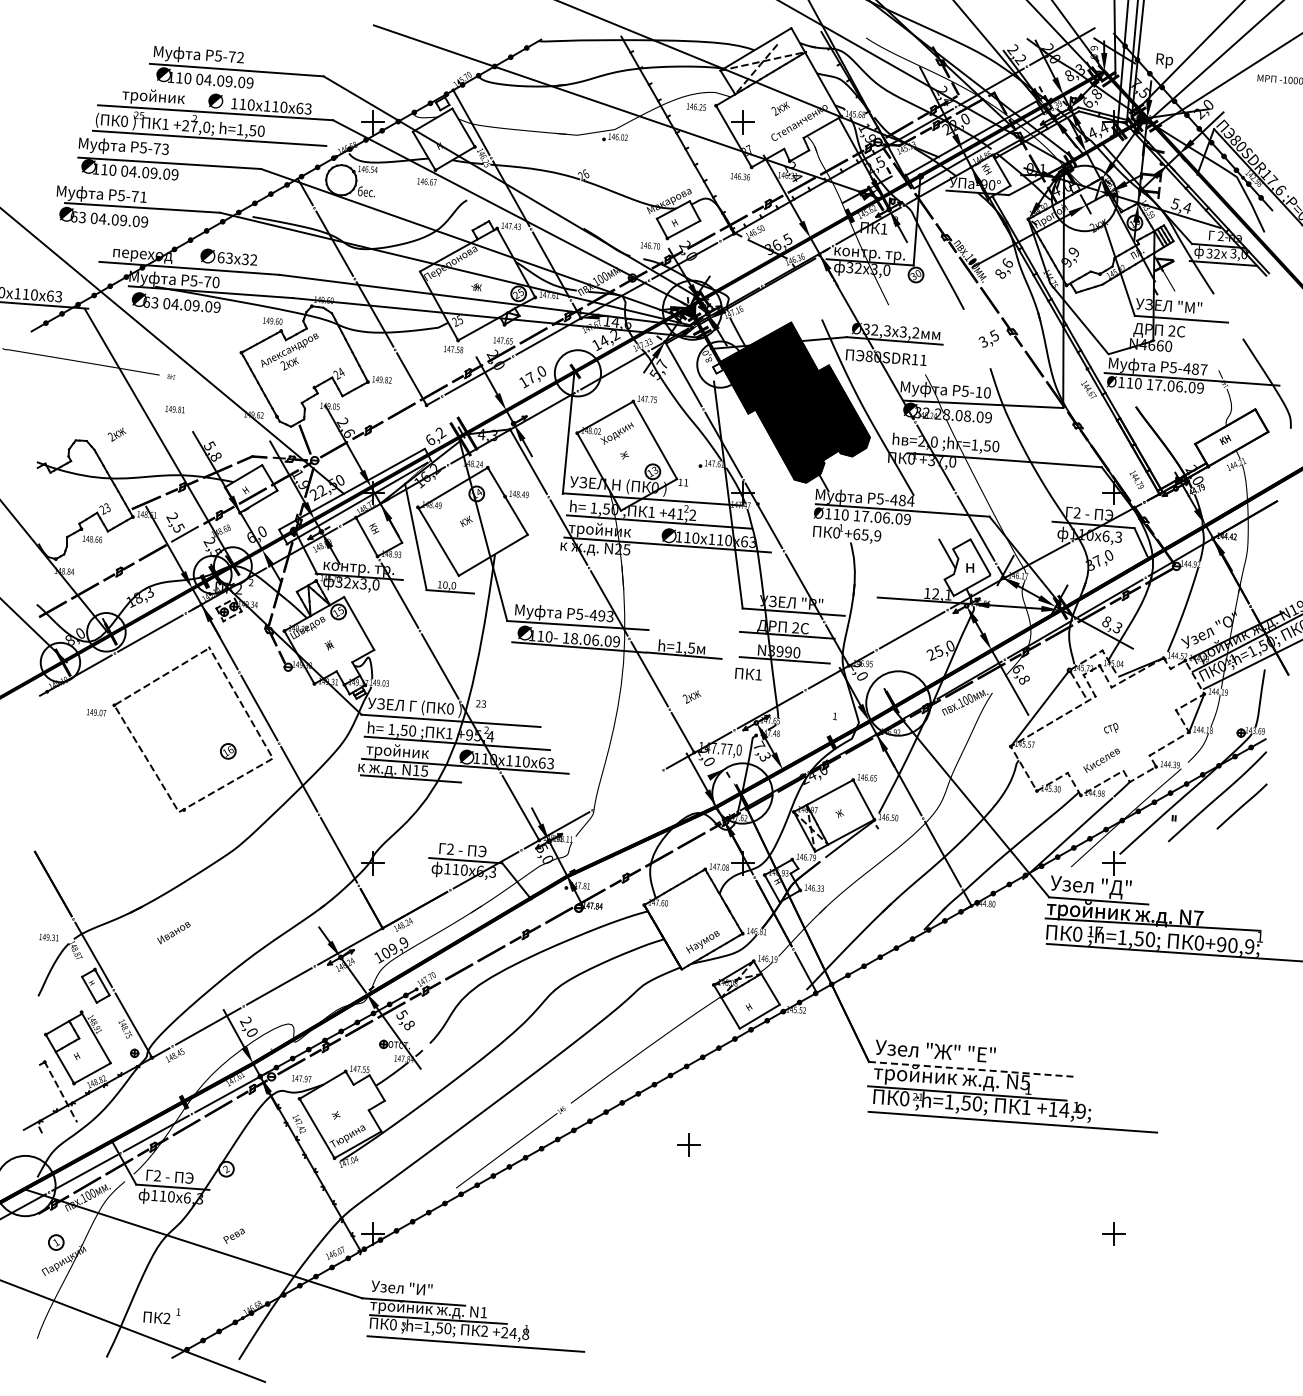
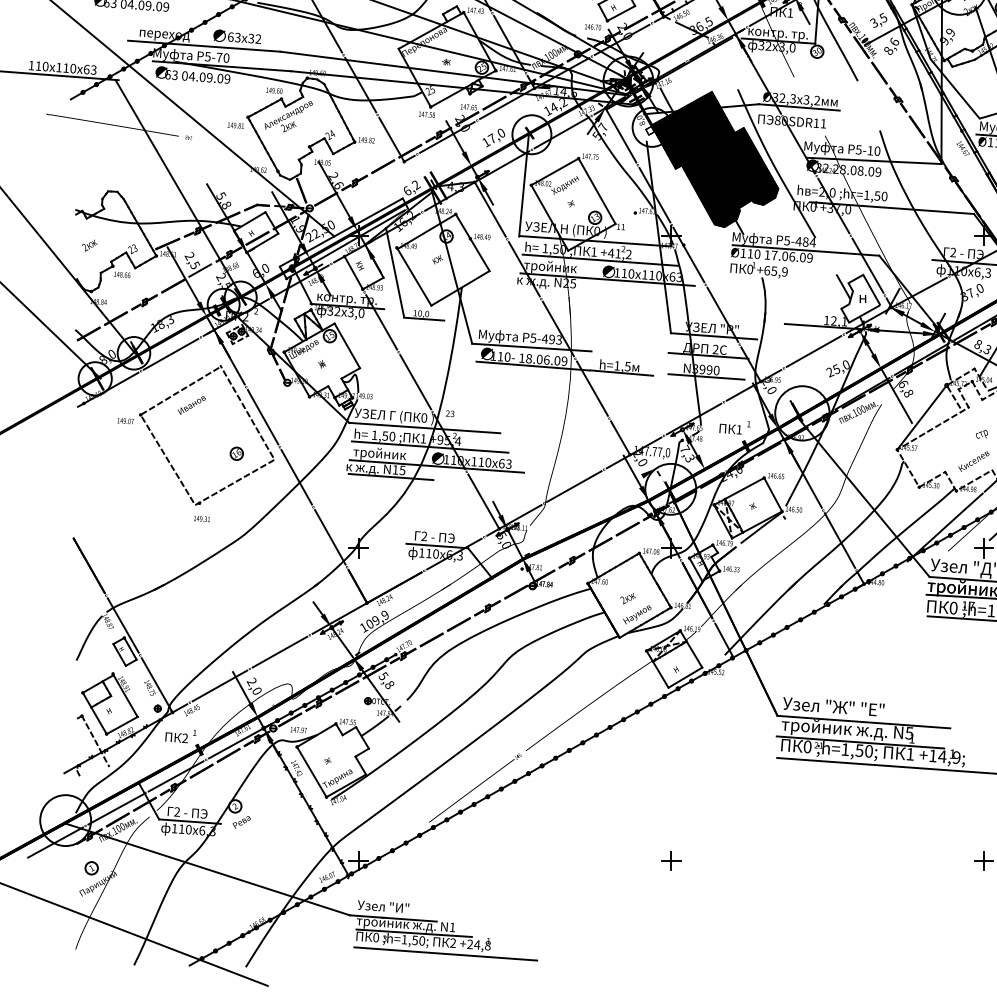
text: (988, 338) -> (878, 20), moved
text: (174, 409) -> (235, 125), moved
text: (116, 434) -> (89, 245), moved
text: (748, 673) -> (730, 428), moved
text: (691, 696) -> (627, 598), moved
line: (627, 790) -> (573, 486), added
text: (173, 933) -> (191, 405), moved
text: (48, 937) -> (201, 518), moved
line: (971, 1069) -> (864, 722), dashed -> solid
part: (688, 1144) -> (670, 860), moved
text: (234, 1235) -> (242, 821), moved
text: (161, 1316) -> (180, 736), moved

